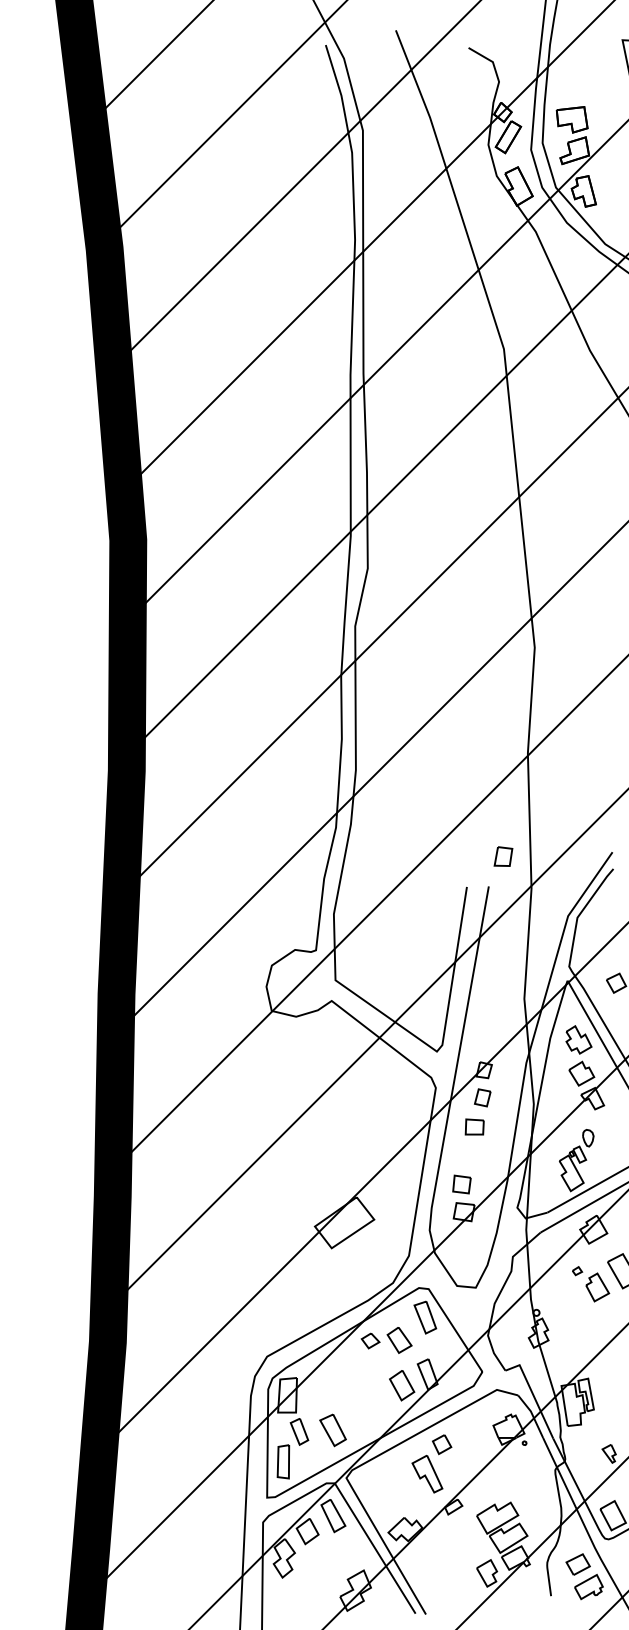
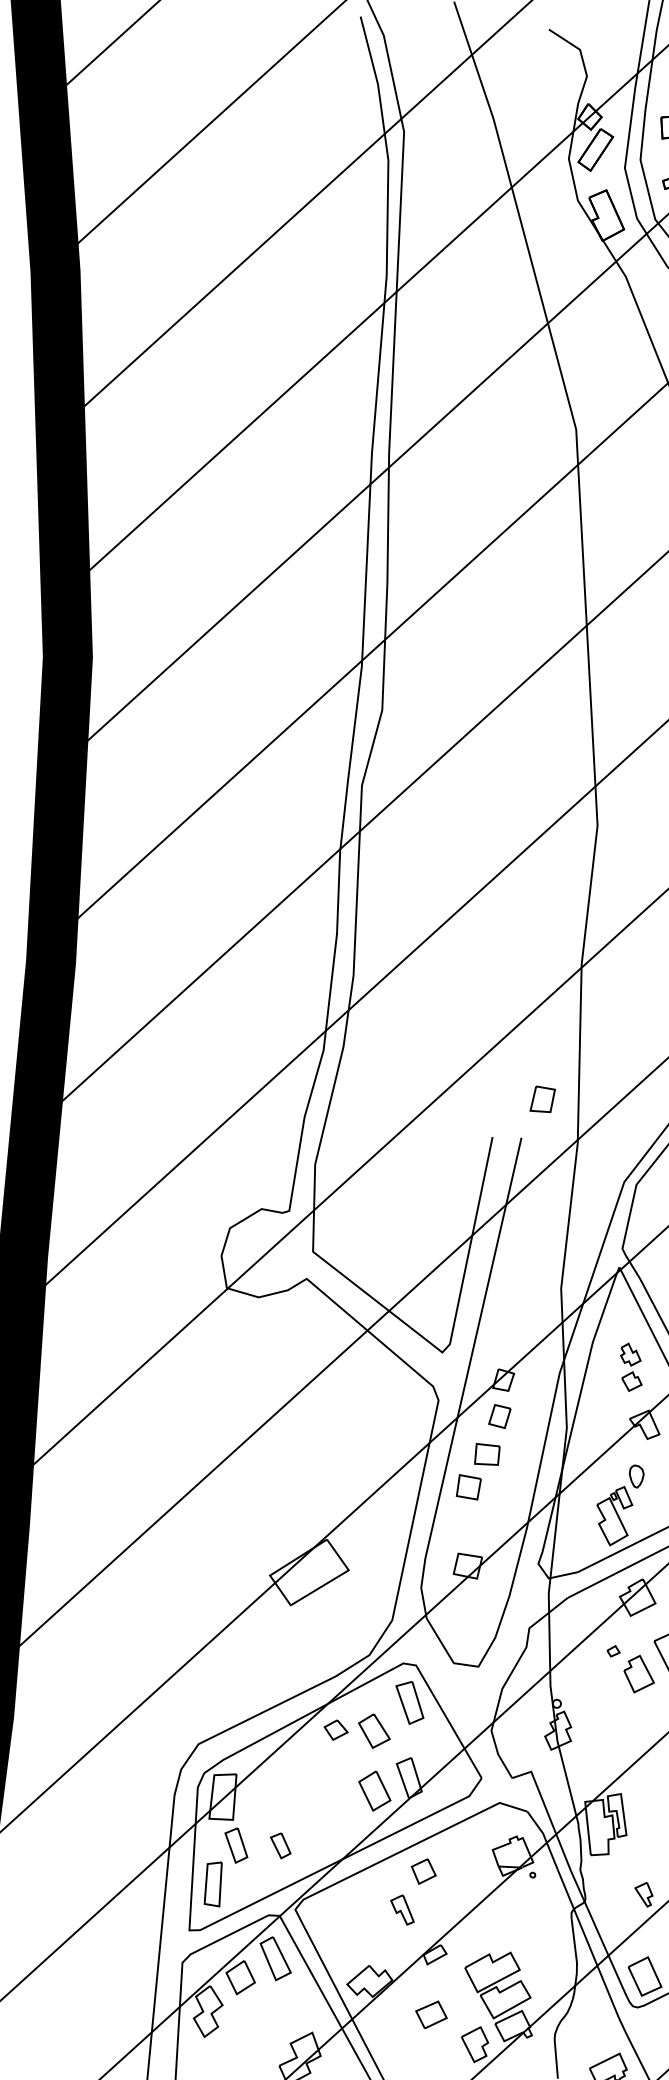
part: (580, 1055) -> (631, 1366), size x0.6
part: (461, 1184) -> (468, 1487), moved
part: (332, 1430) -> (280, 1845), size x0.6
part: (427, 1474) -> (402, 1910), size x0.6
part: (577, 1564) -> (430, 2014), moved

